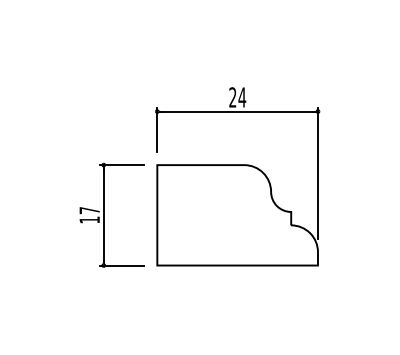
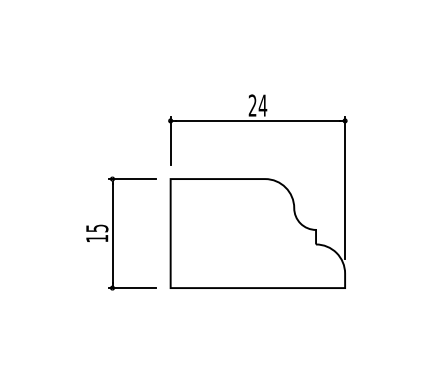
text: (89, 210) -> (97, 228), 17 -> 15

